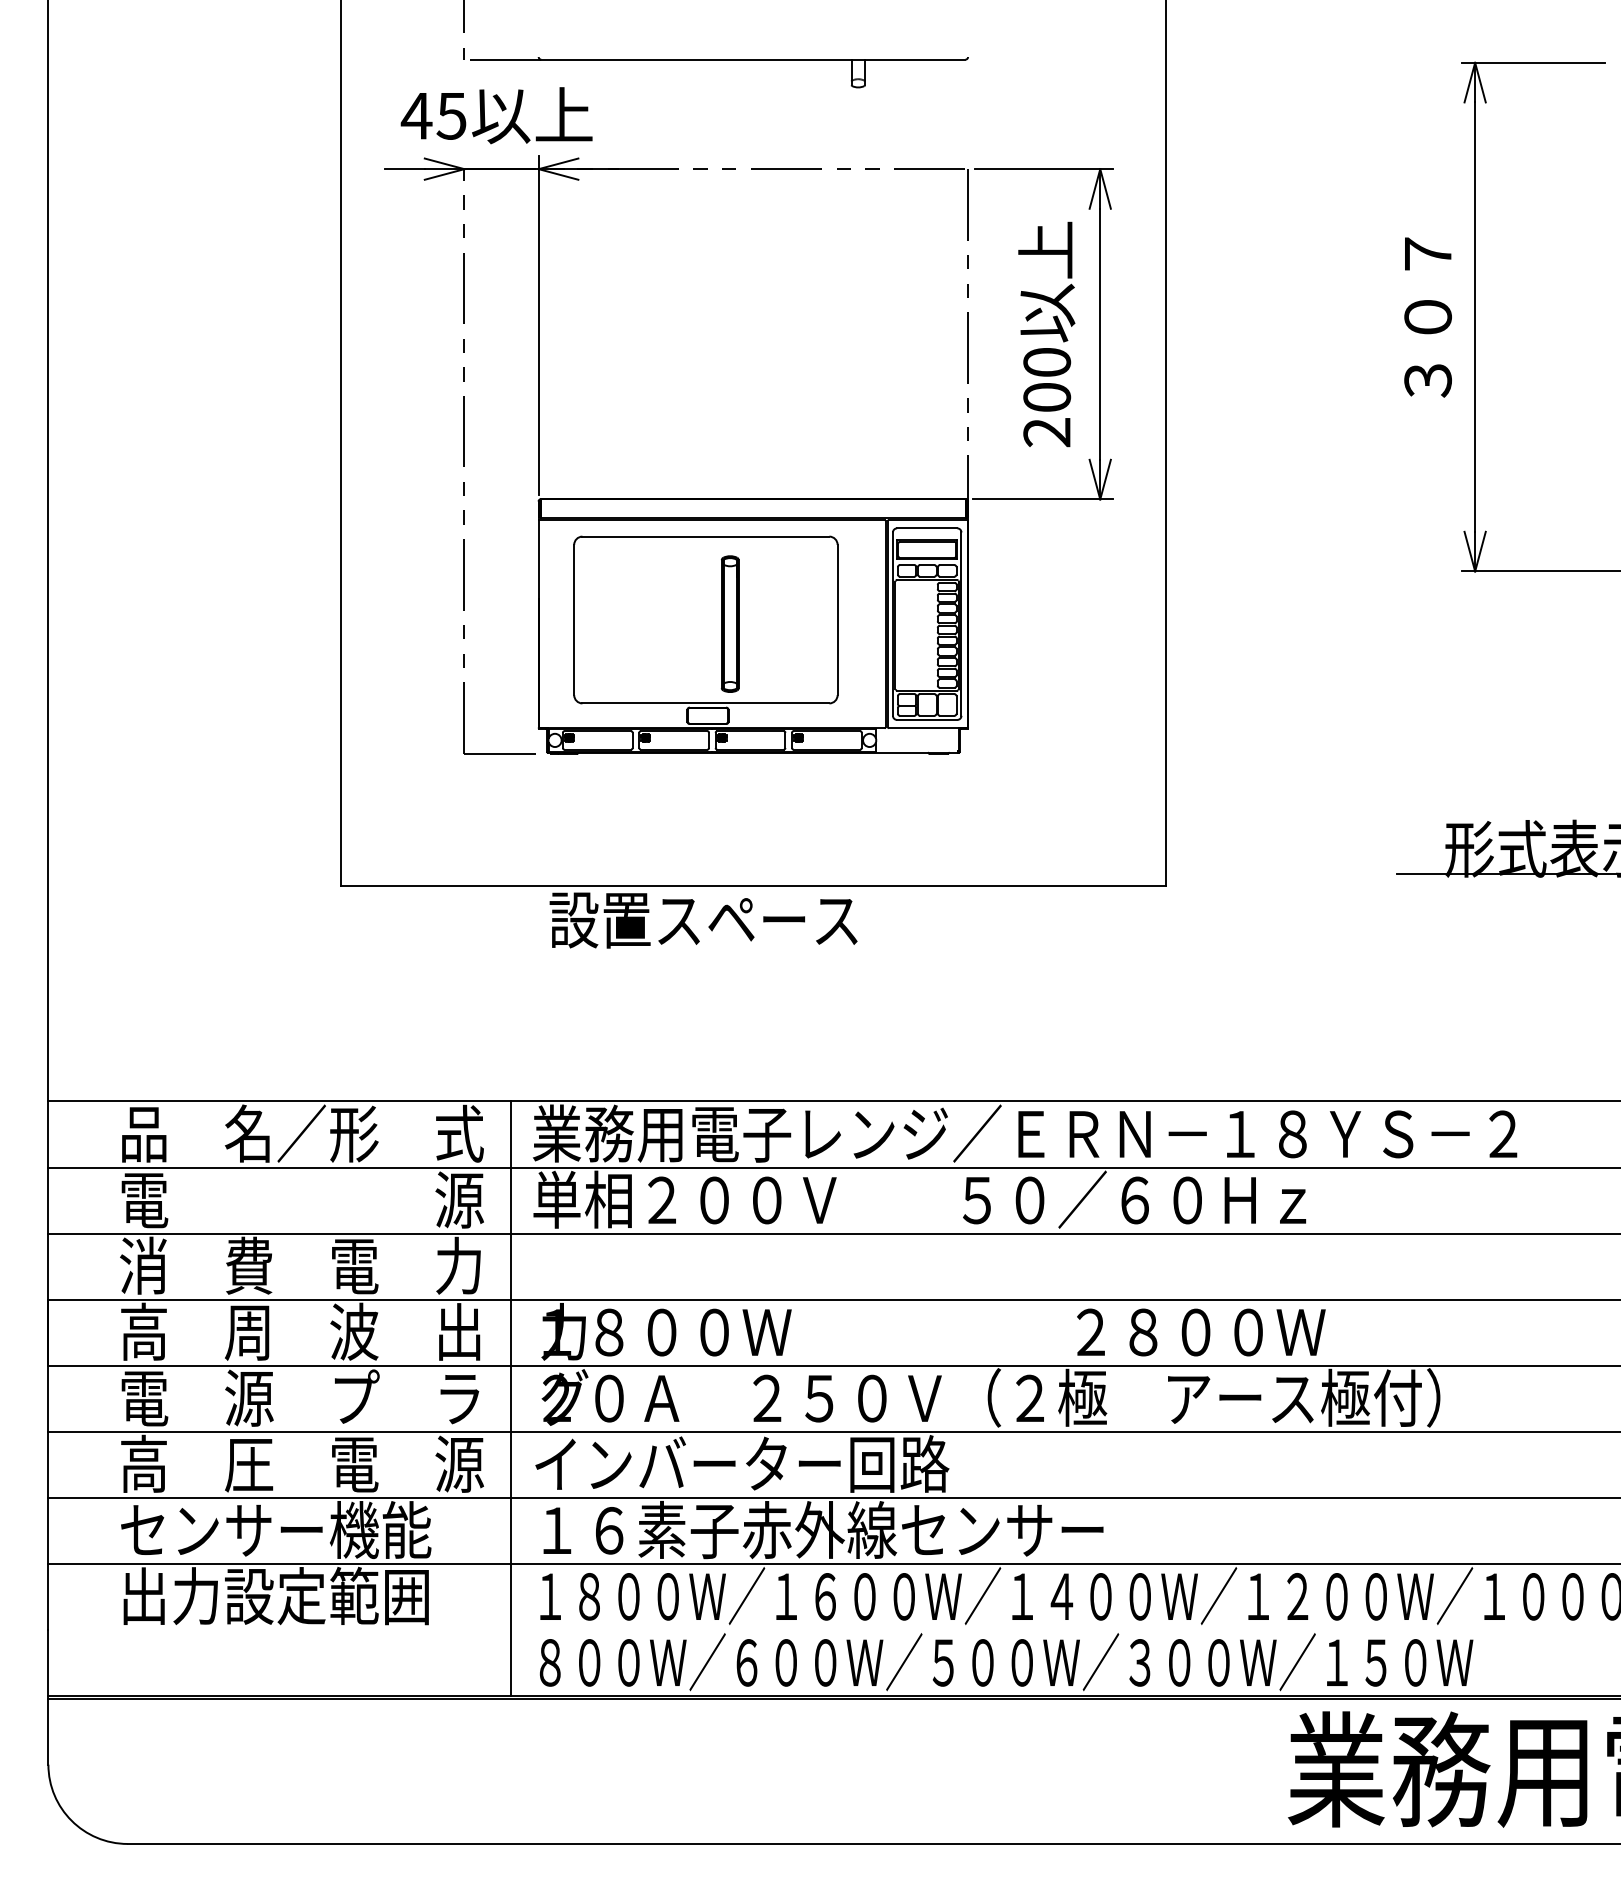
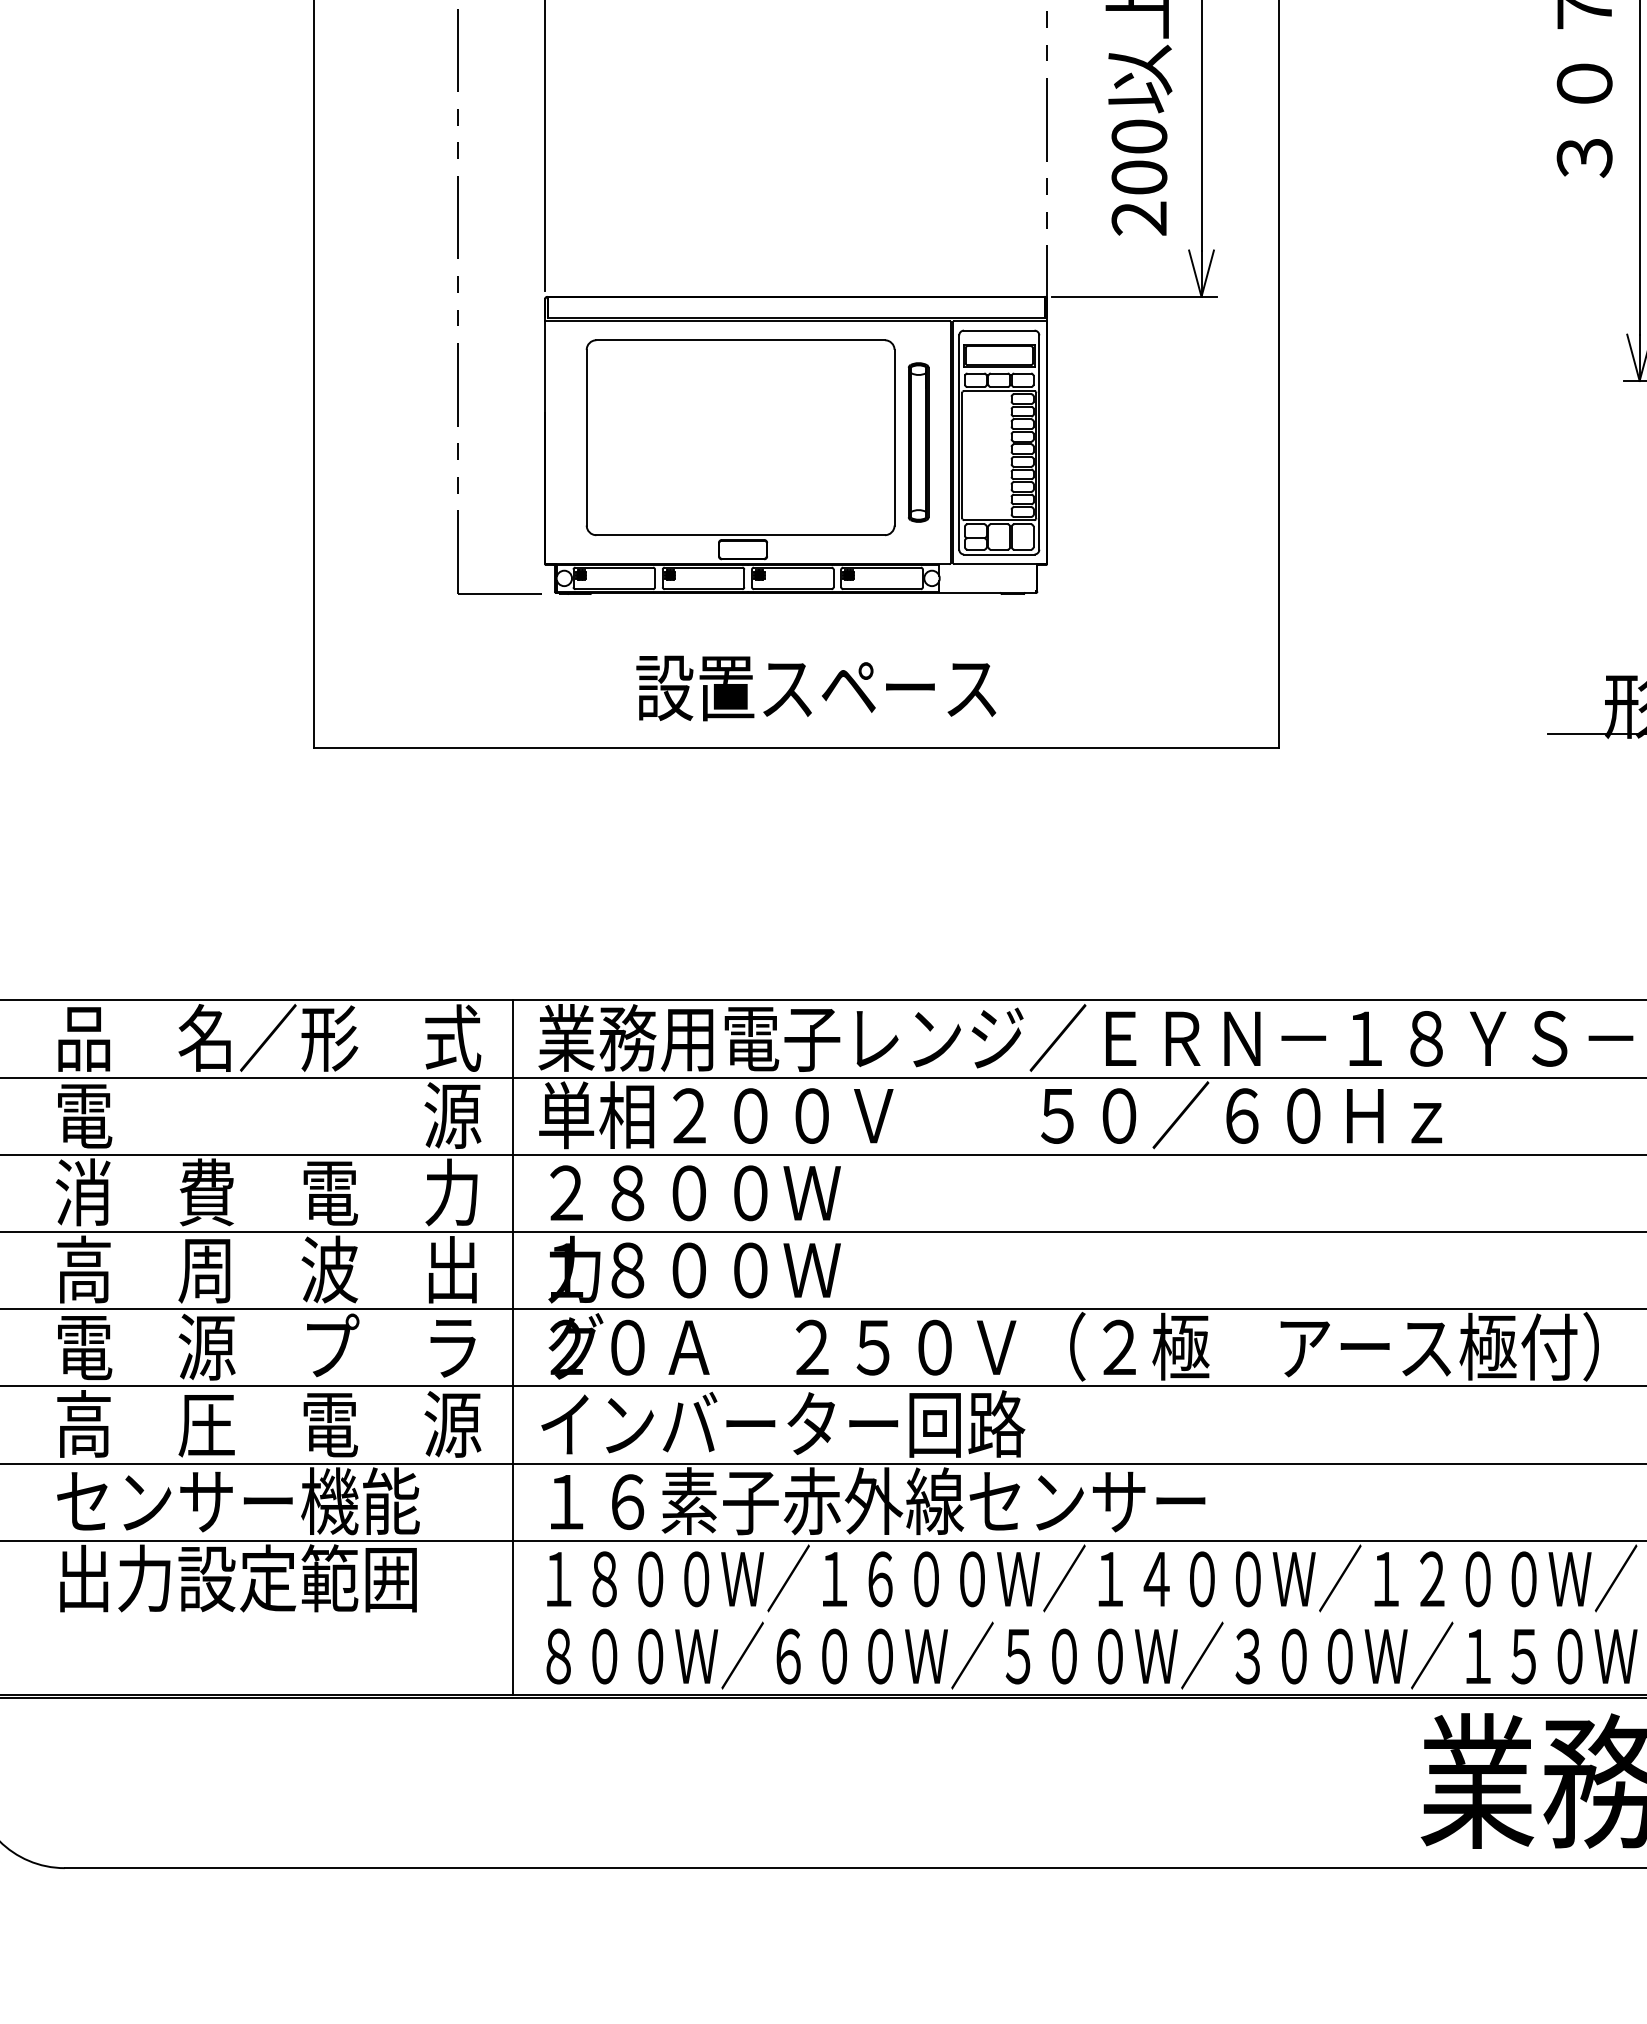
part: (729, 623) -> (917, 441), moved
text: (703, 920) -> (816, 688), moved
text: (1201, 1332) -> (695, 1193), moved

